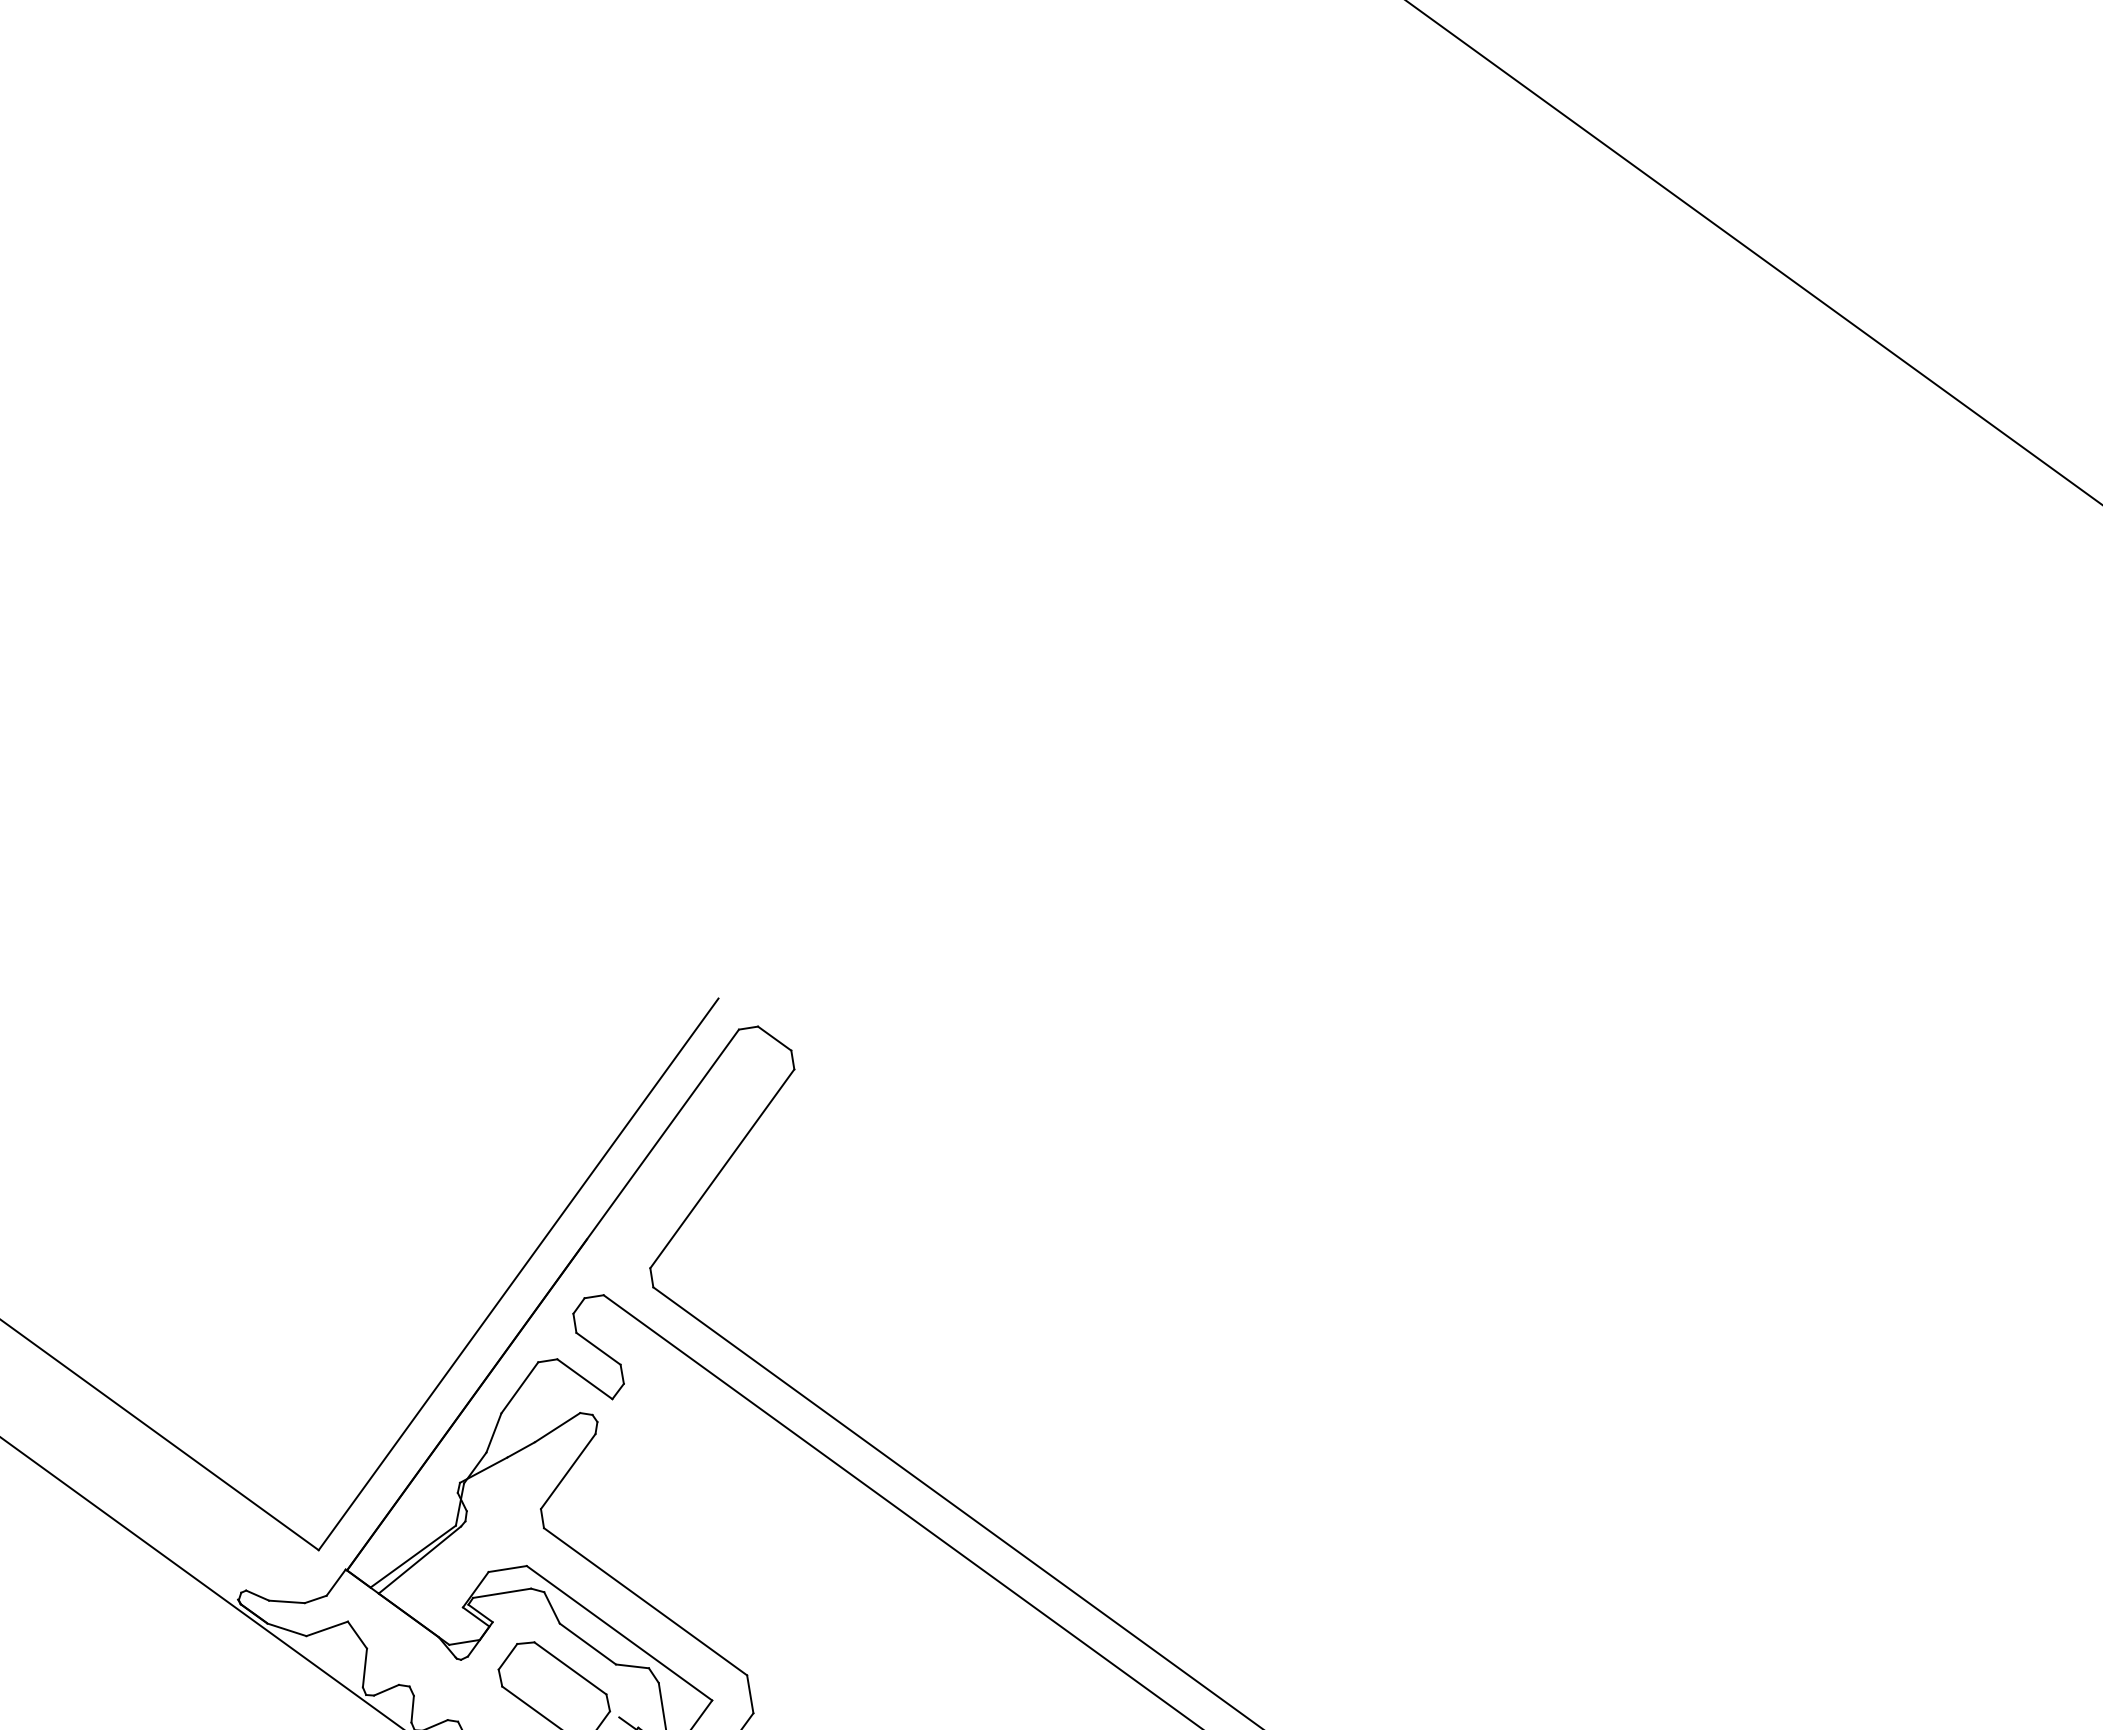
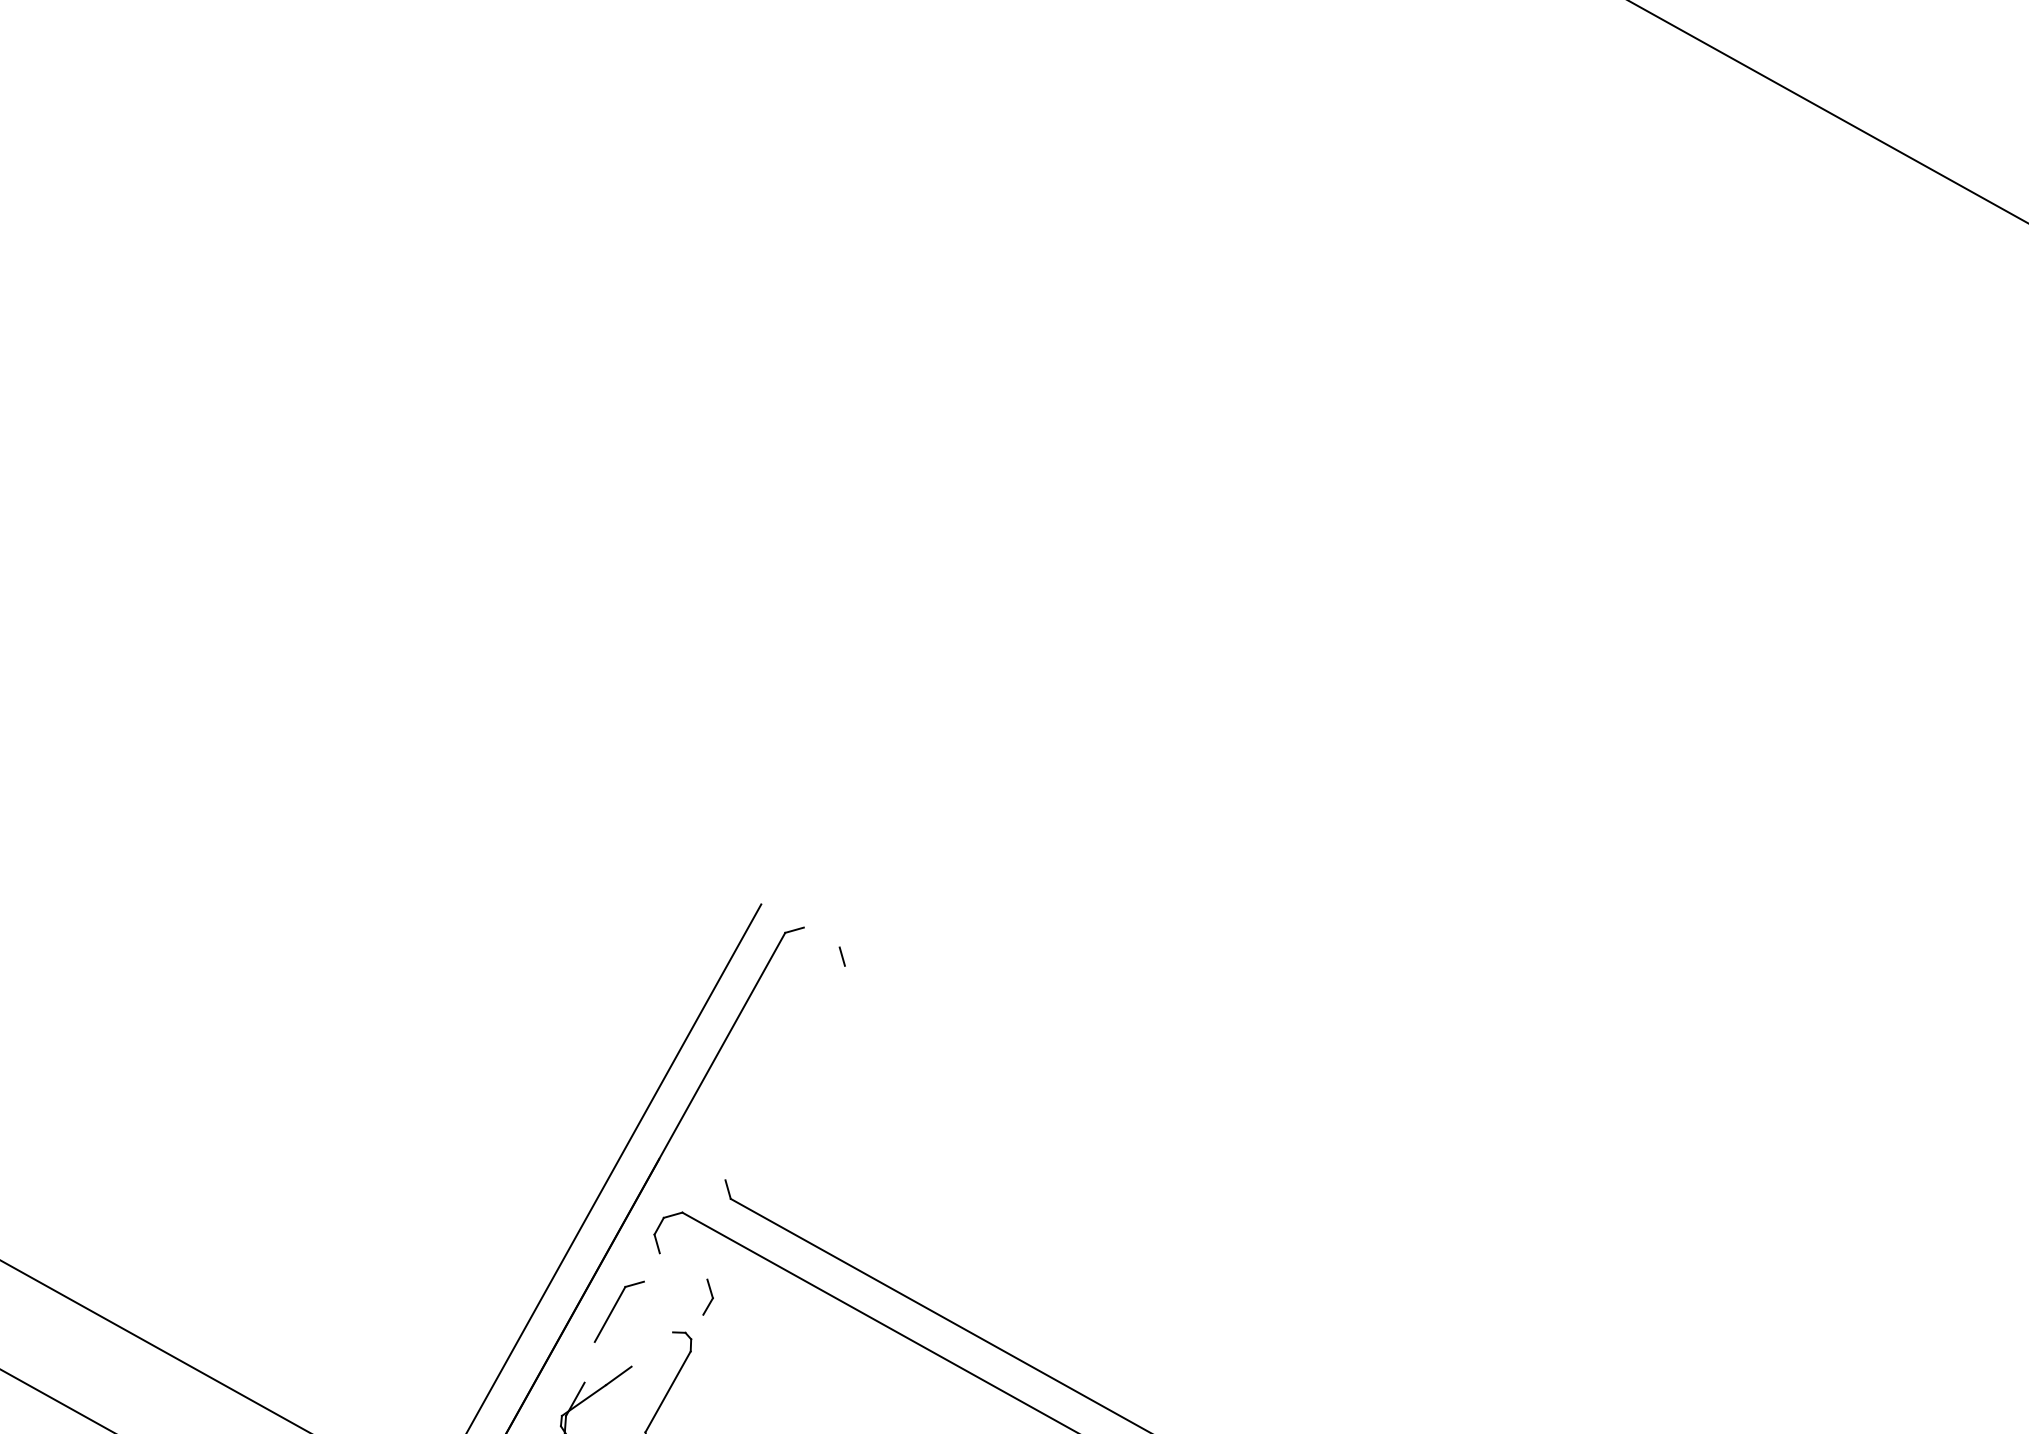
line: (774, 1038) -> (821, 937), removed
line: (722, 1168) -> (785, 1072), removed
line: (598, 1348) -> (683, 1266), removed
line: (584, 1379) -> (673, 1298), removed
line: (557, 1427) -> (652, 1349), removed
line: (493, 1432) -> (589, 1361), removed

